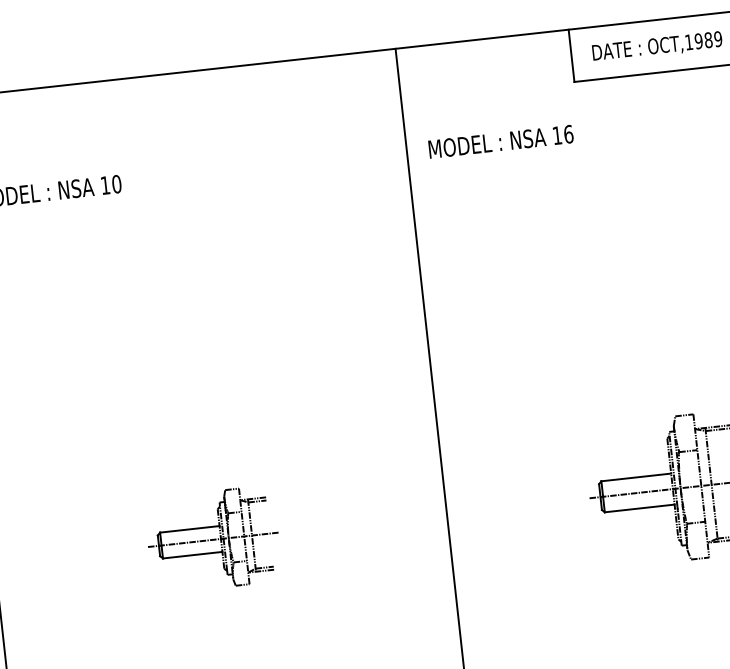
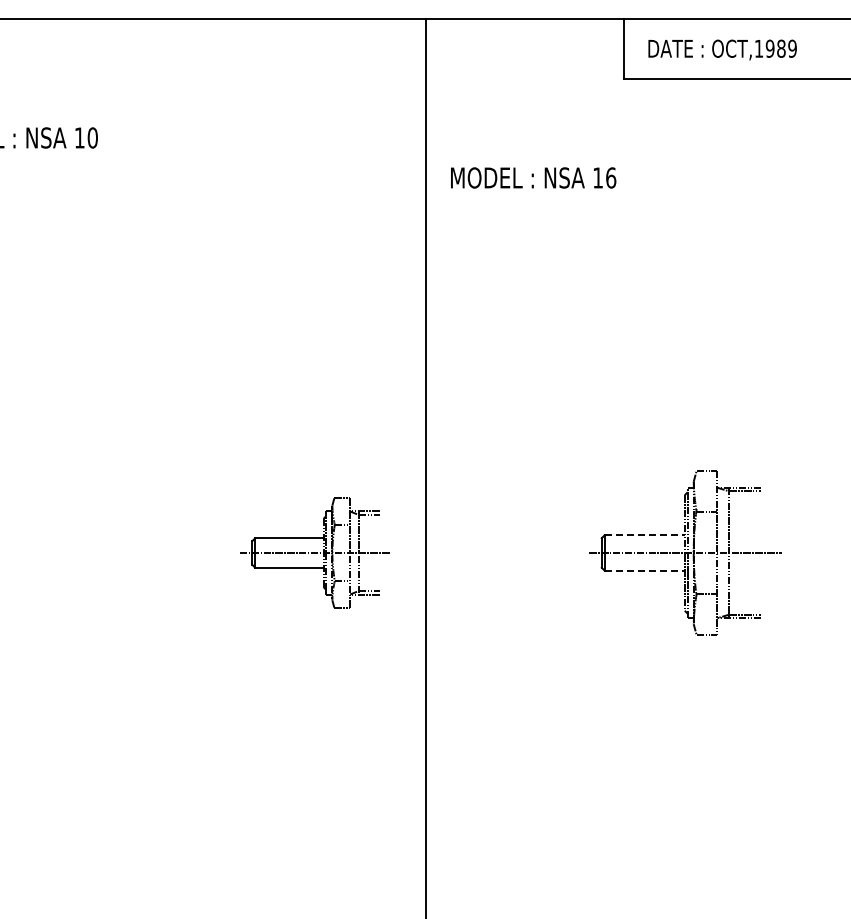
text: (500, 141) -> (533, 177), moved
line: (636, 477) -> (645, 535), solid -> dashed
line: (640, 508) -> (645, 570), solid -> dashed
part: (213, 539) -> (314, 552), moved

